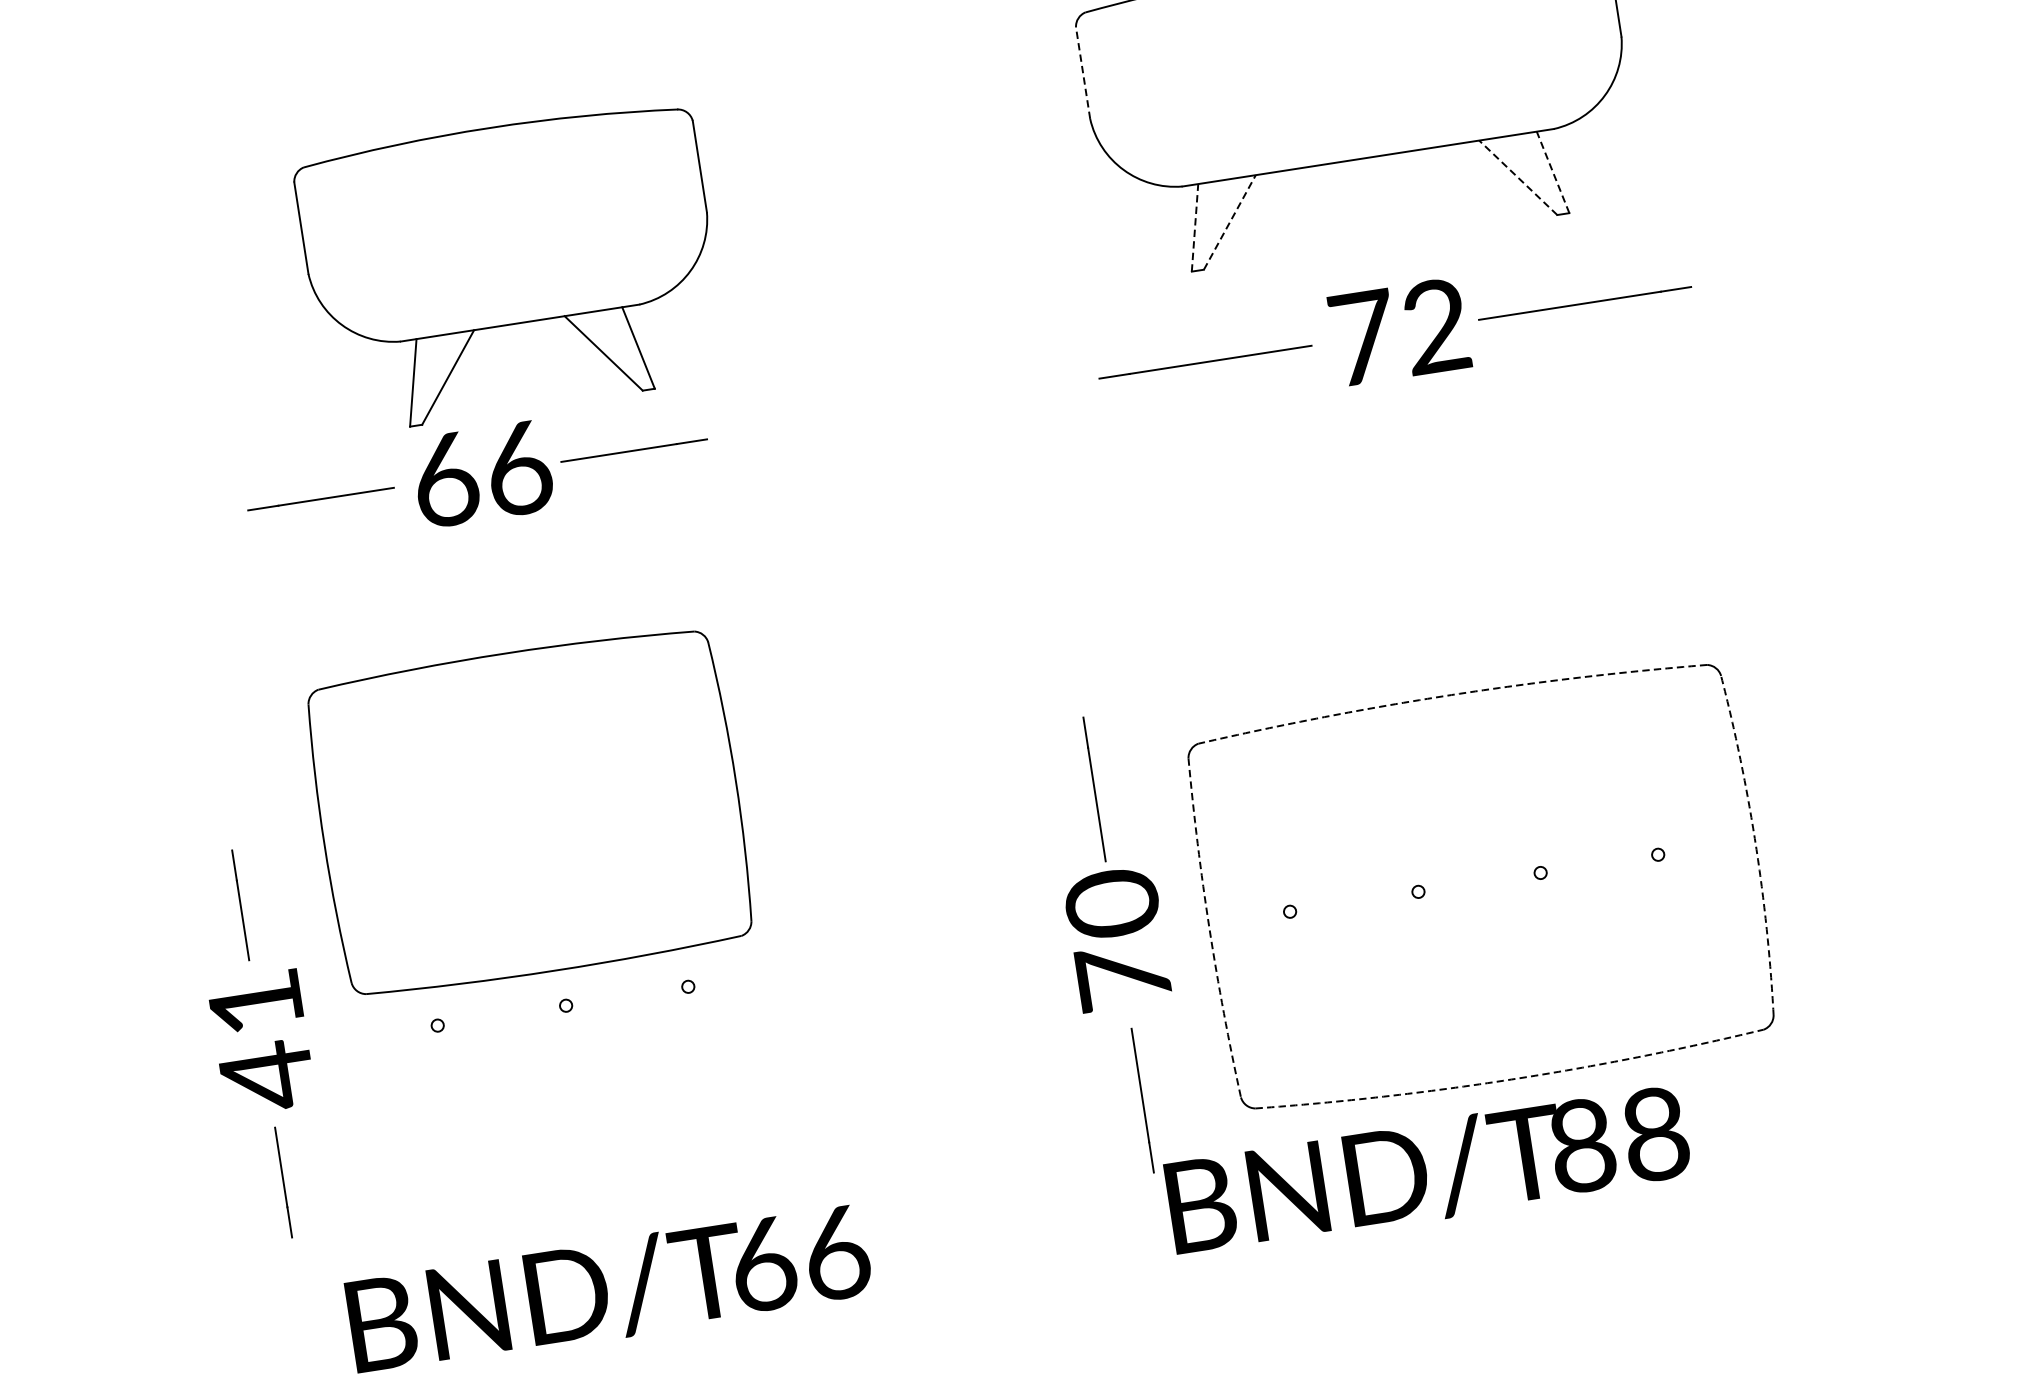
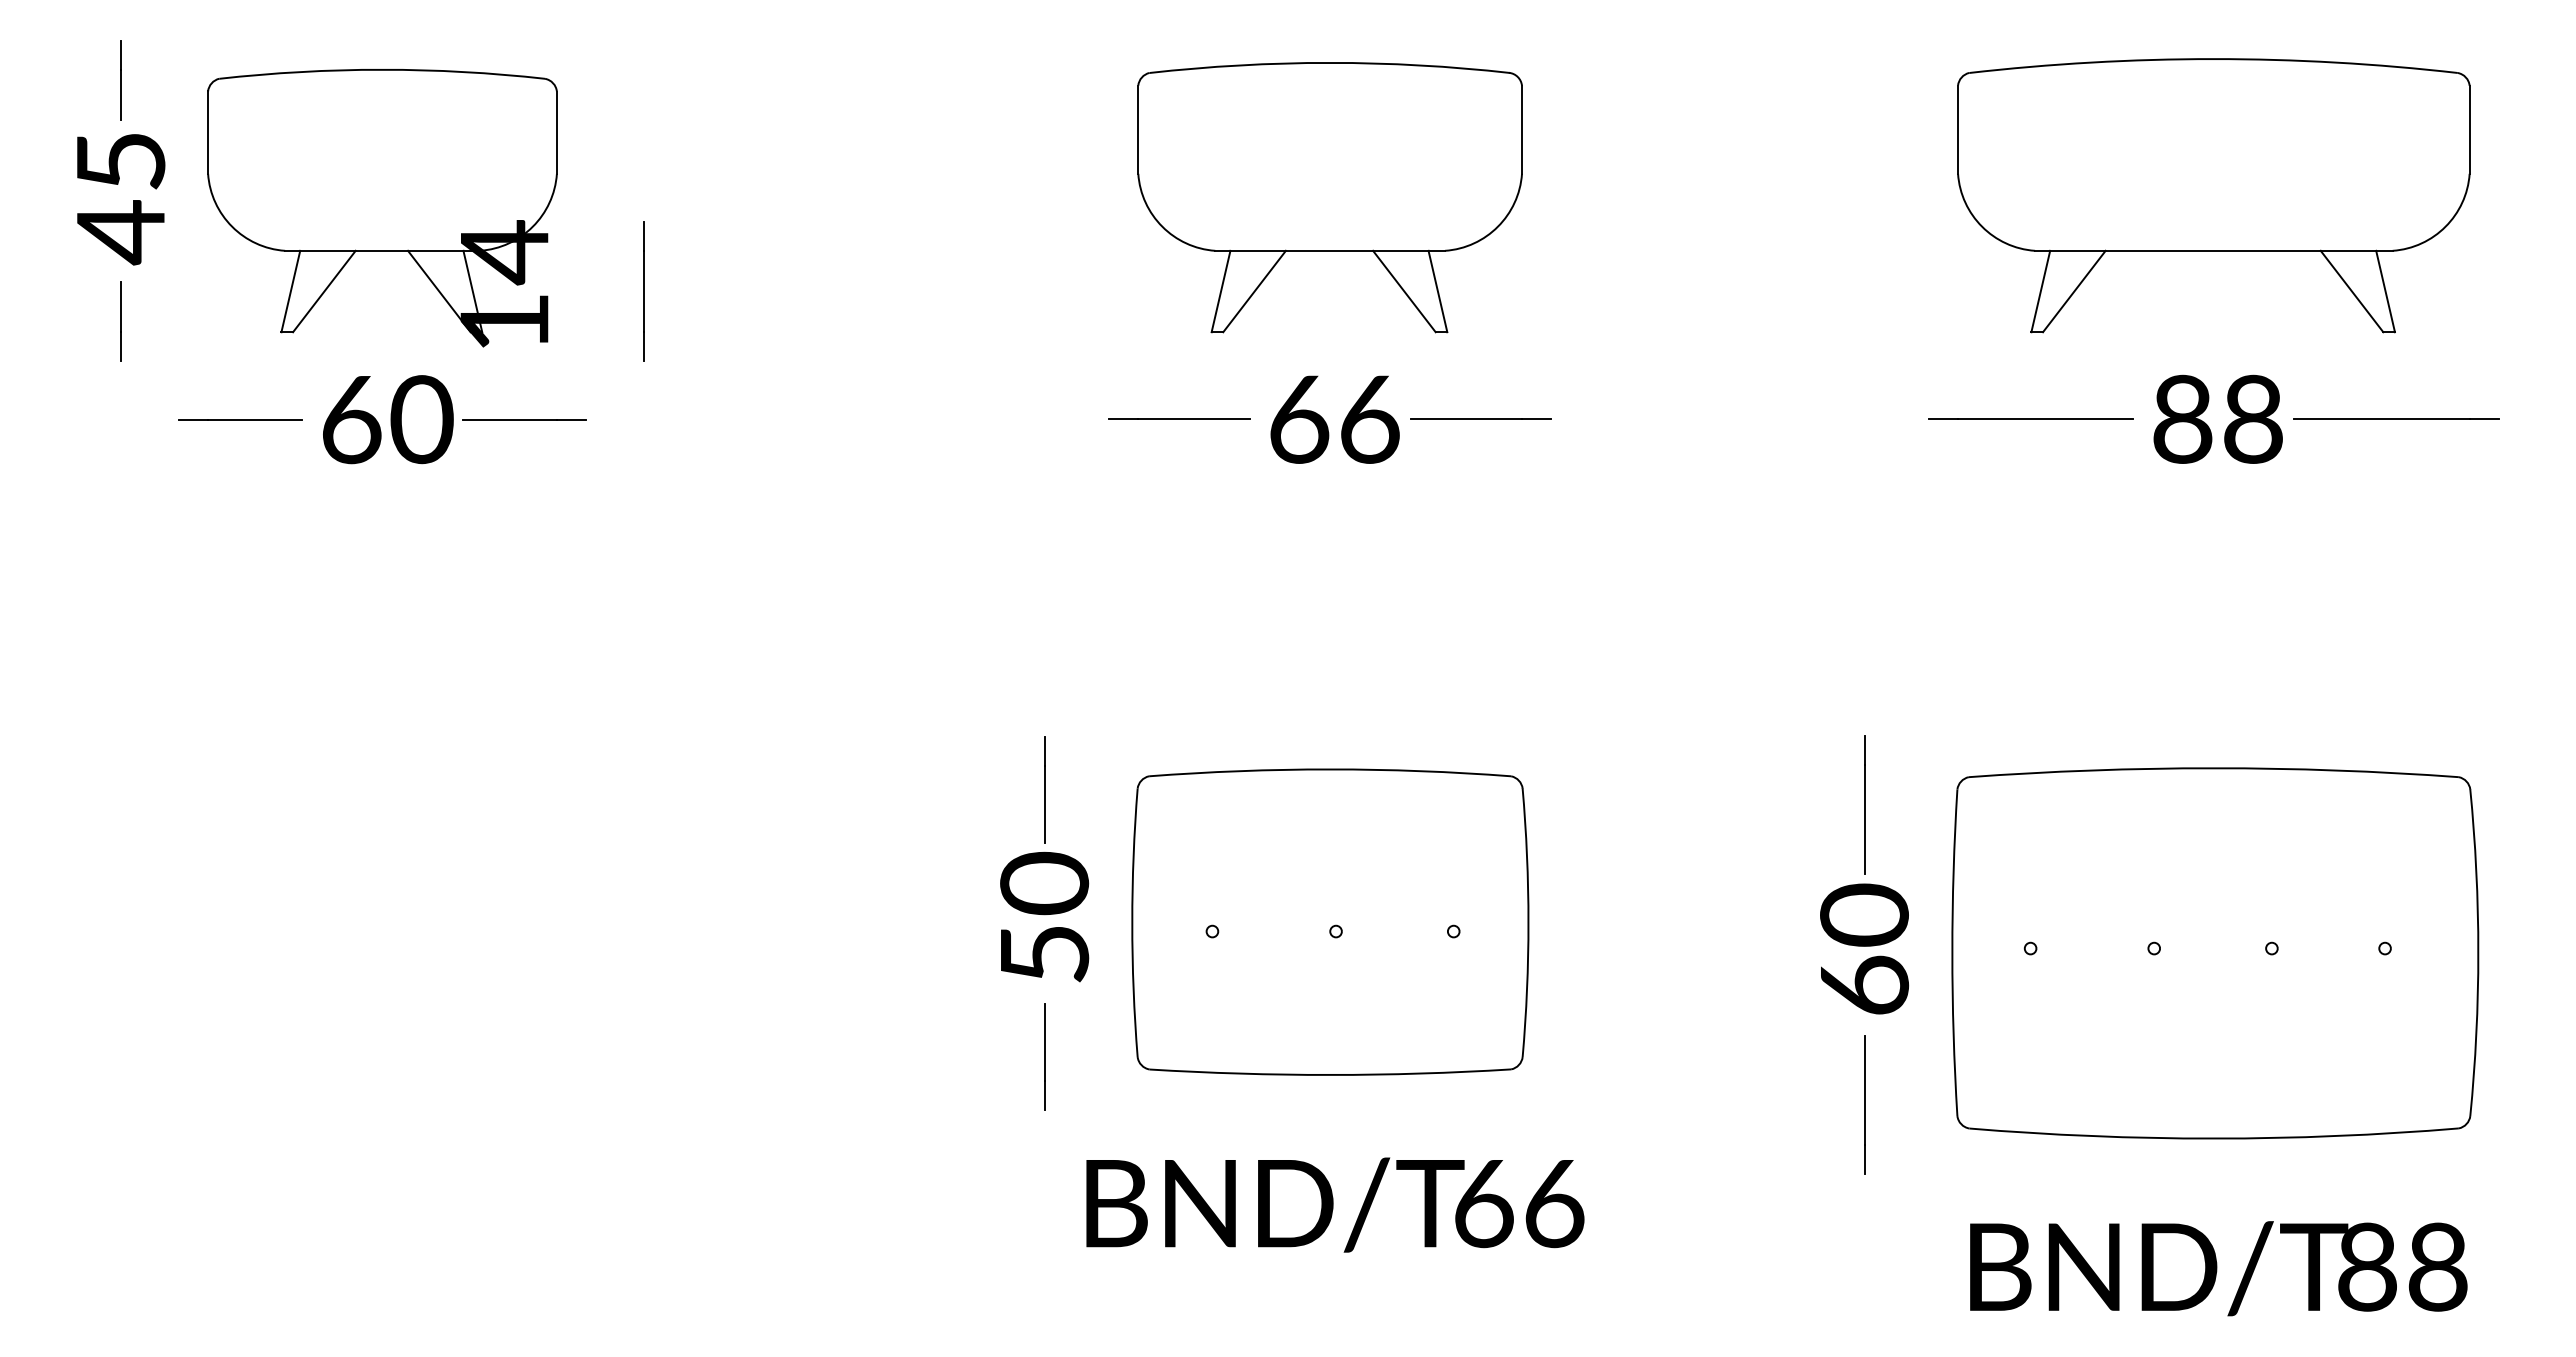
line: (1083, 72) -> (1958, 129), dashed -> solid
line: (1552, 172) -> (2385, 291), dashed -> solid
line: (1517, 177) -> (2351, 291), dashed -> solid
line: (1230, 222) -> (2074, 291), dashed -> solid
line: (1194, 227) -> (2040, 291), dashed -> solid
part: (510, 267) -> (1329, 197), moved
text: (1398, 331) -> (2217, 418), 72 -> 88
arc: (1451, 695) -> (2213, 768), dashed -> solid
part: (530, 811) -> (1330, 921), moved
arc: (1755, 843) -> (2478, 952), dashed -> solid
arc: (1209, 928) -> (1952, 952), dashed -> solid
text: (1124, 975) -> (1865, 984), 70 -> 60
text: (261, 1040) -> (1044, 919), 41 -> 50
arc: (1511, 1079) -> (2214, 1138), dashed -> solid
text: (1427, 1171) -> (2218, 1268), moved

